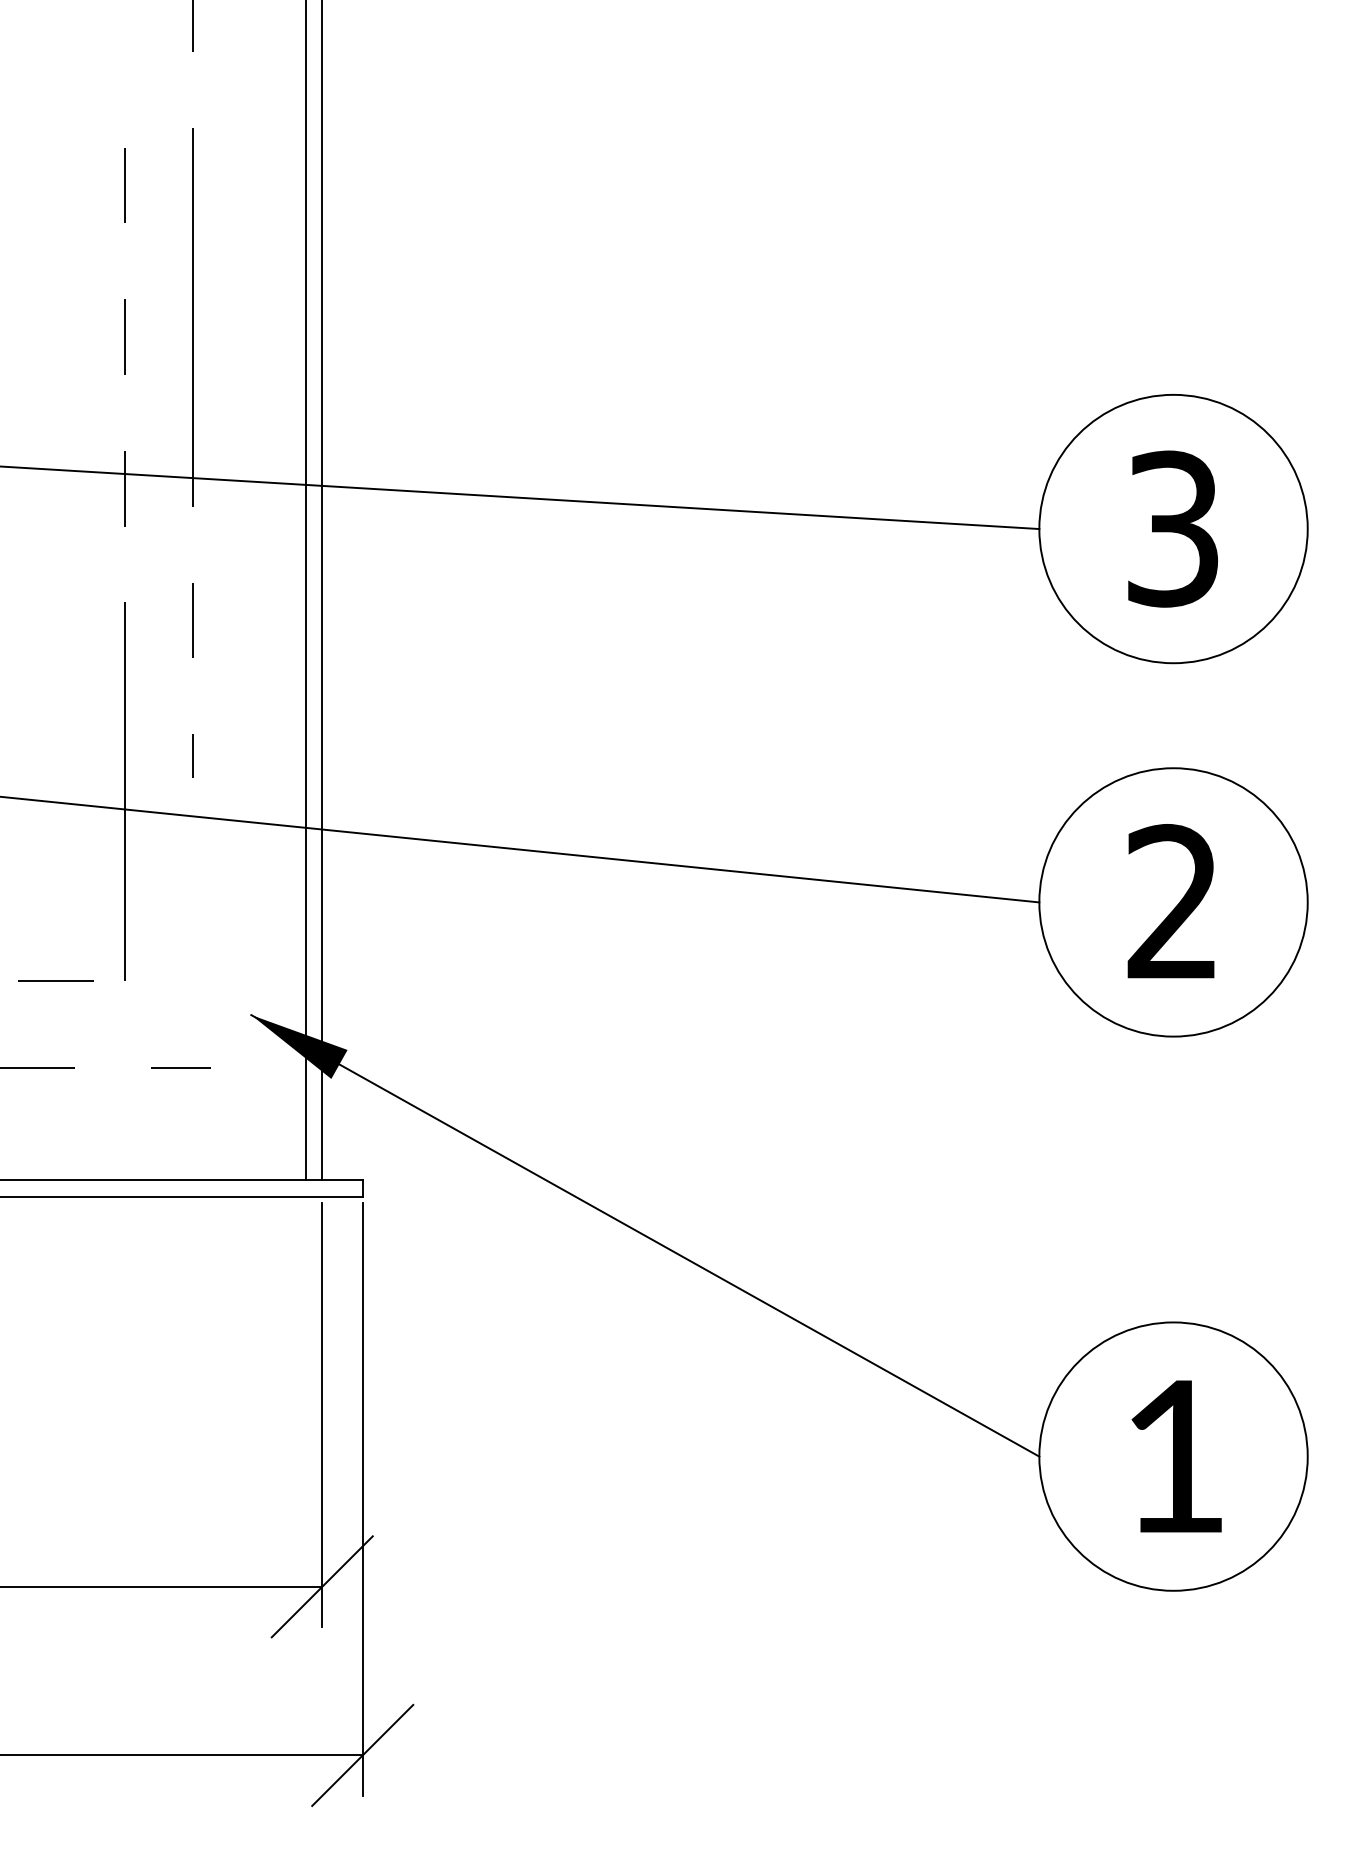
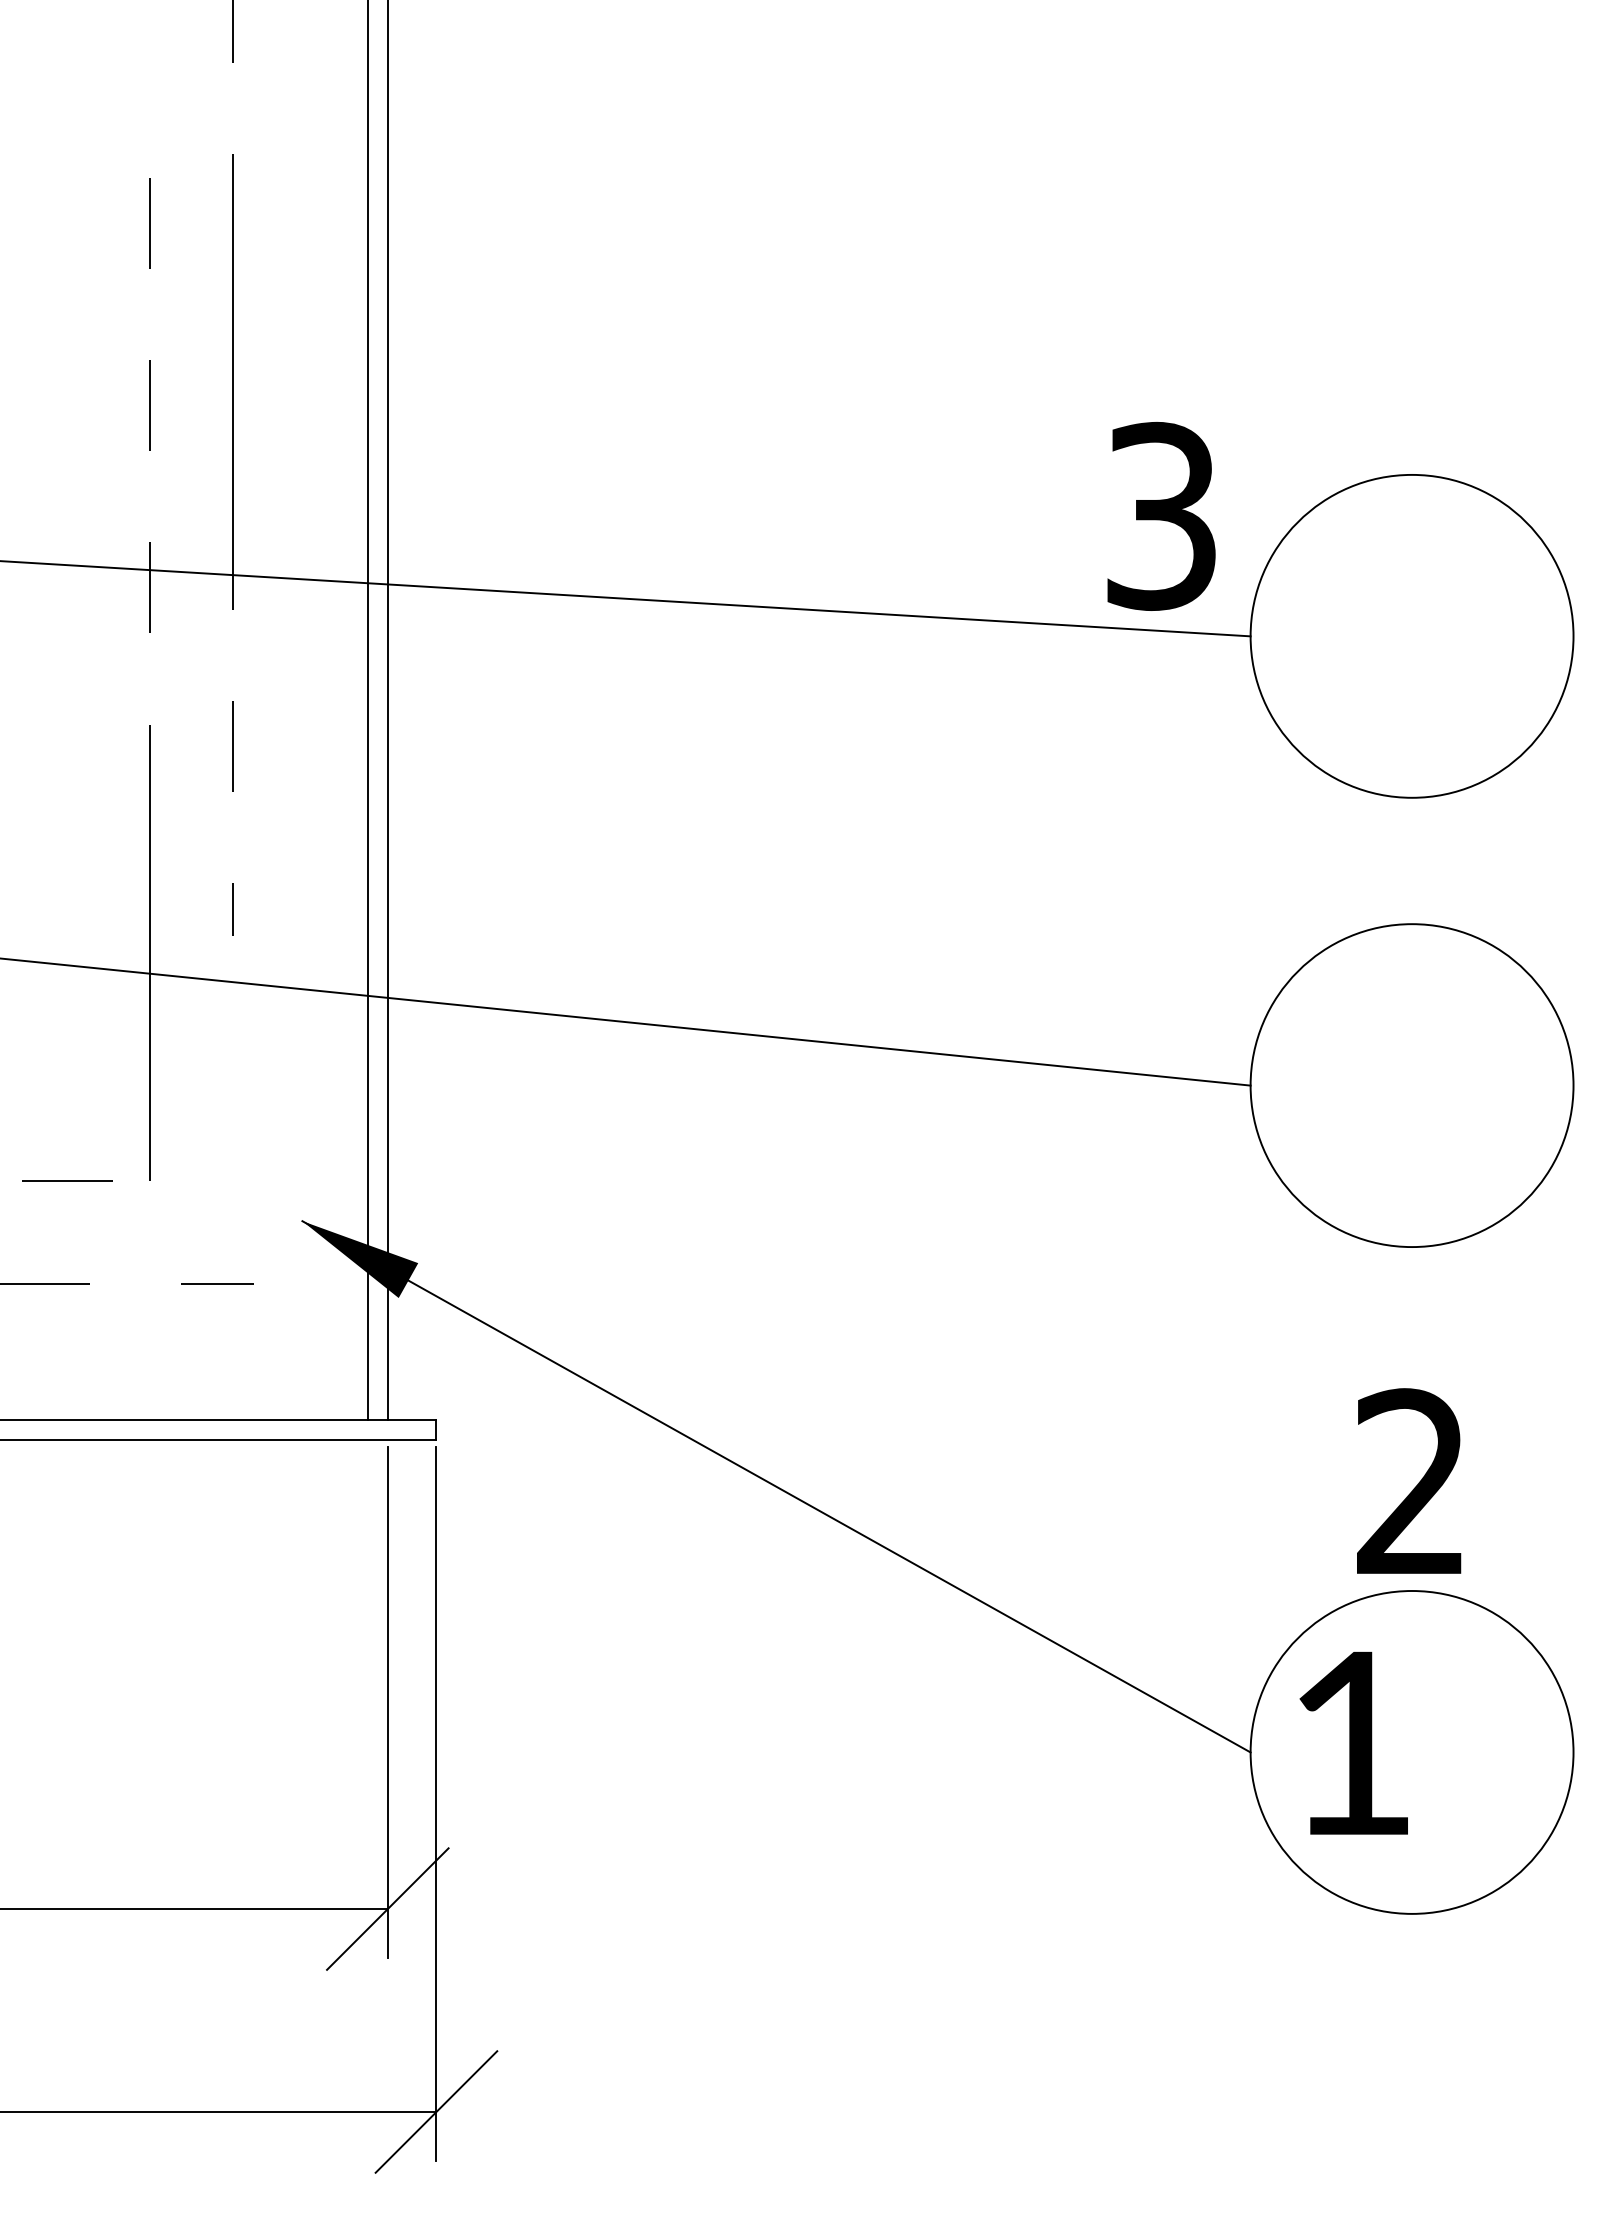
text: (1173, 529) -> (1161, 516), moved
text: (1171, 900) -> (1409, 1480), moved
text: (1176, 1456) -> (1353, 1743), moved

